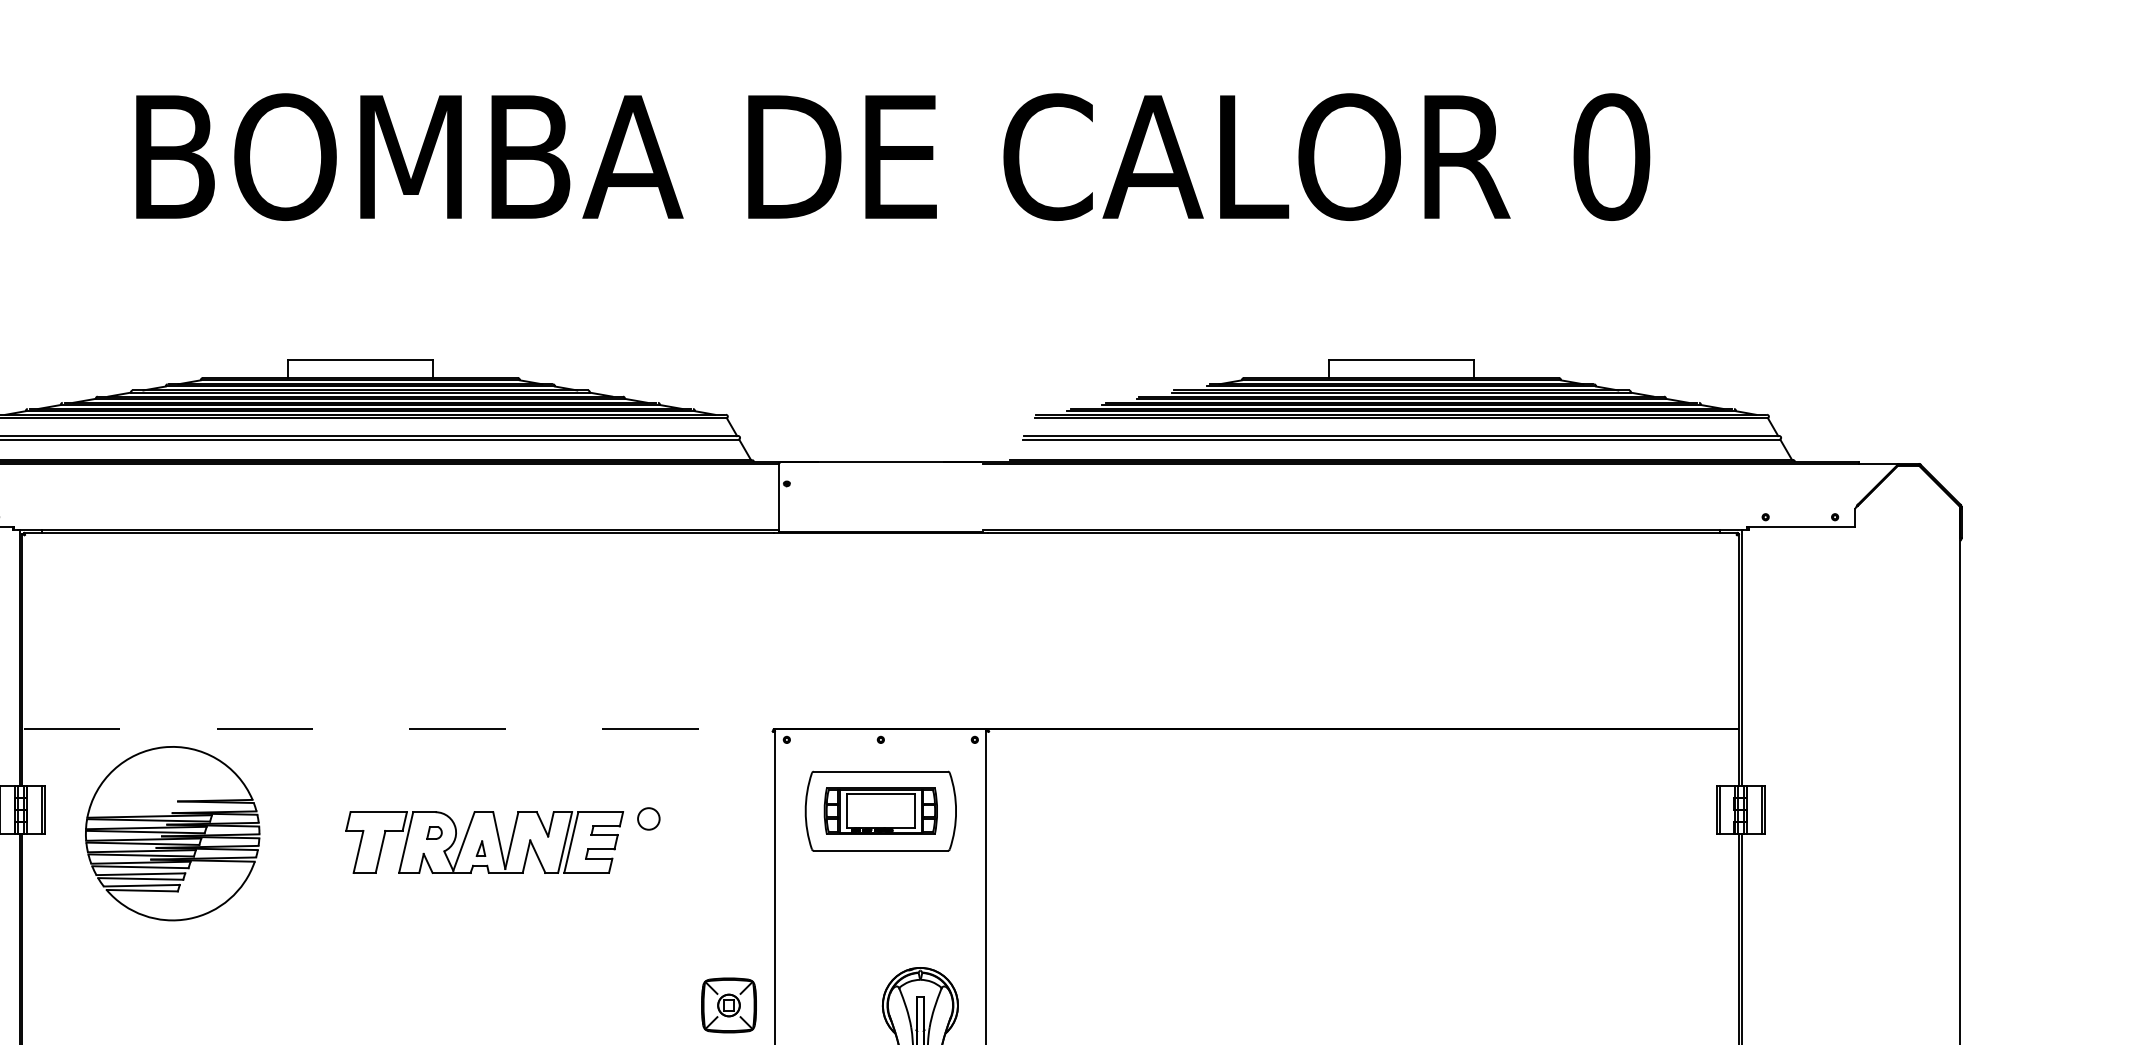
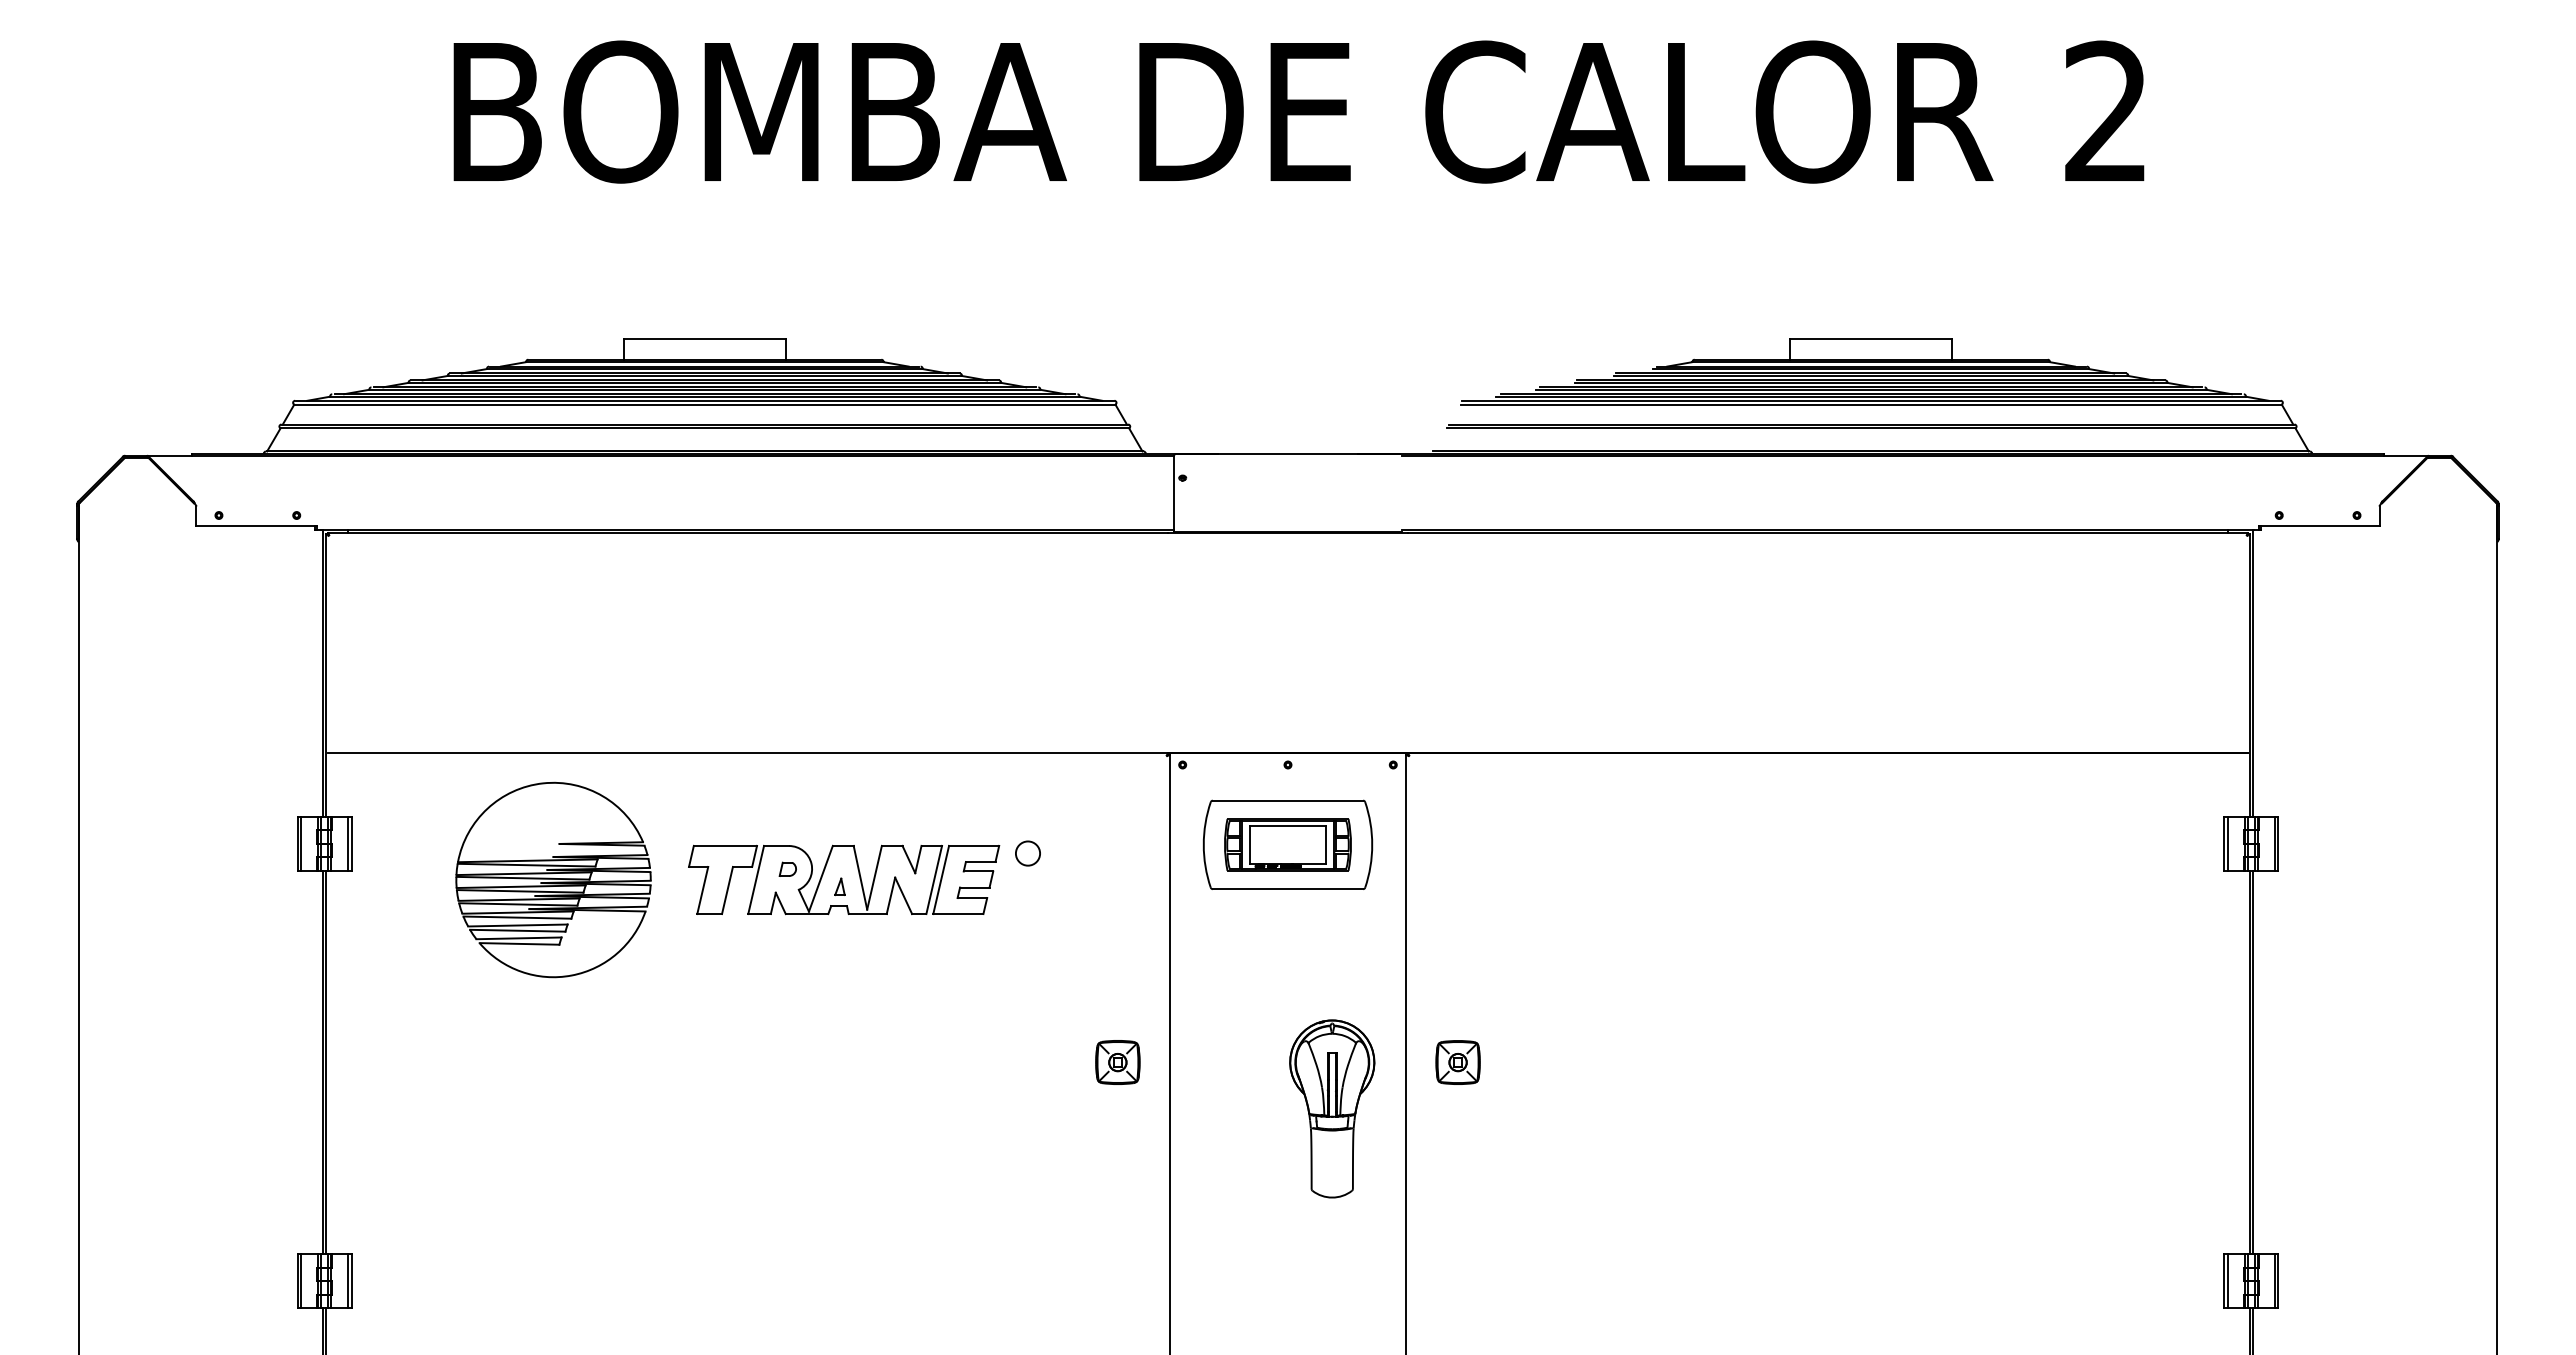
text: (1611, 156) -> (2106, 111), 0 -> 2
line: (399, 729) -> (748, 753), dashed -> solid
part: (172, 833) -> (553, 879), moved
part: (728, 1005) -> (1117, 1062), size x0.71
part: (1032, 1005) -> (1457, 1062), added

